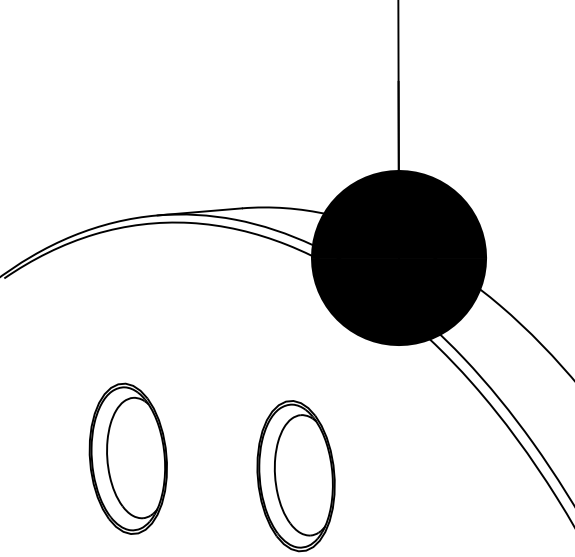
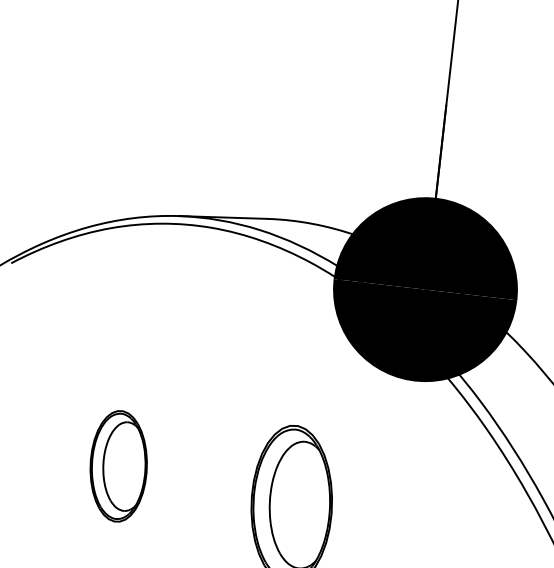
part: (127, 458) -> (118, 466), size x0.7

